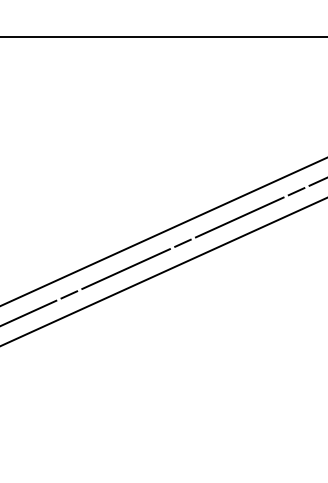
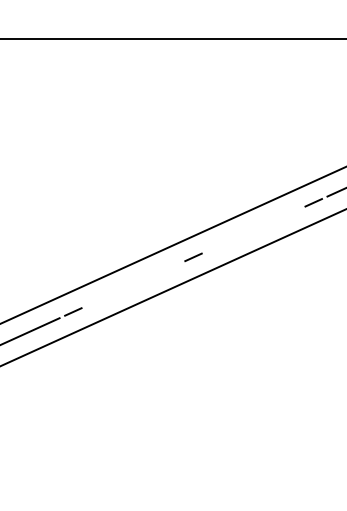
line: (239, 217) -> (253, 230), removed
line: (126, 268) -> (133, 284), removed

